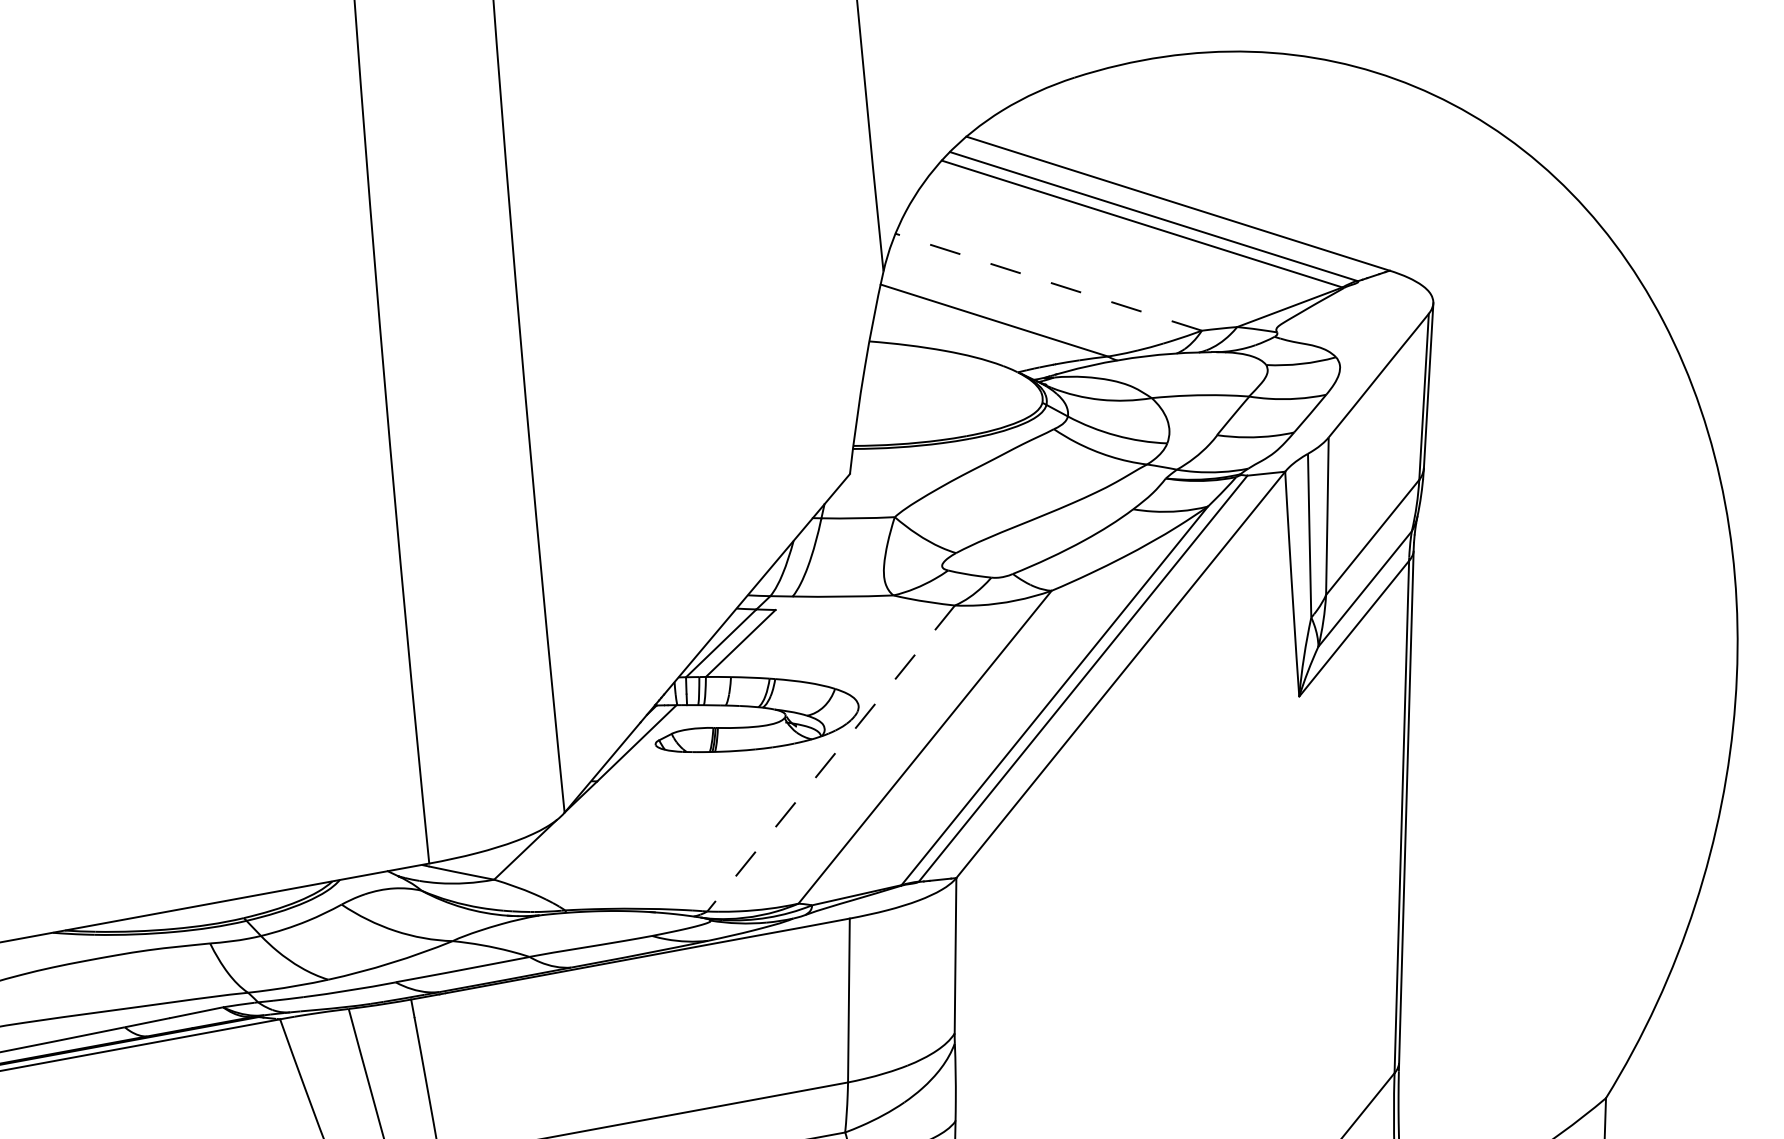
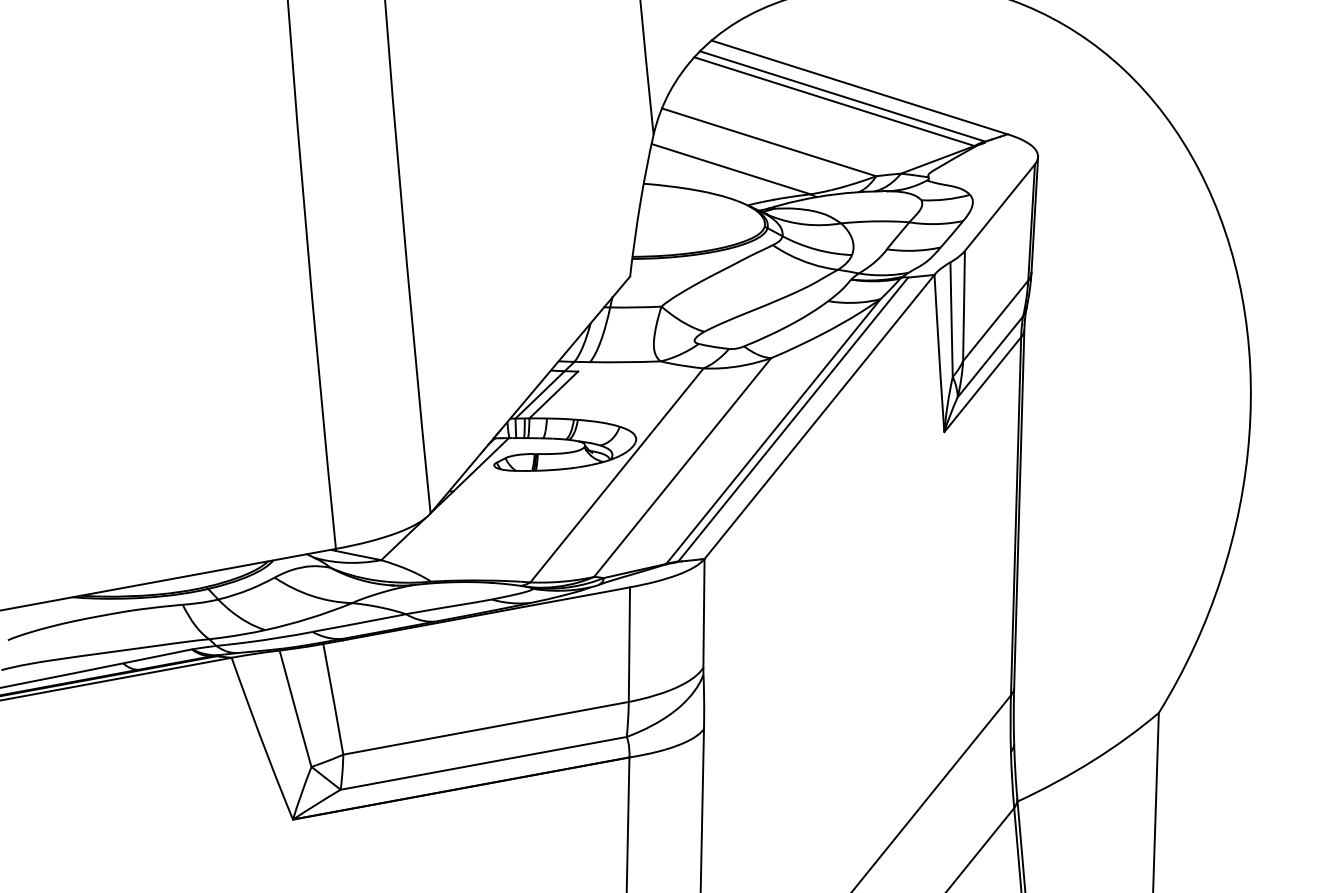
line: (1047, 282) -> (768, 142), dashed -> solid
line: (830, 758) -> (616, 475), dashed -> solid

